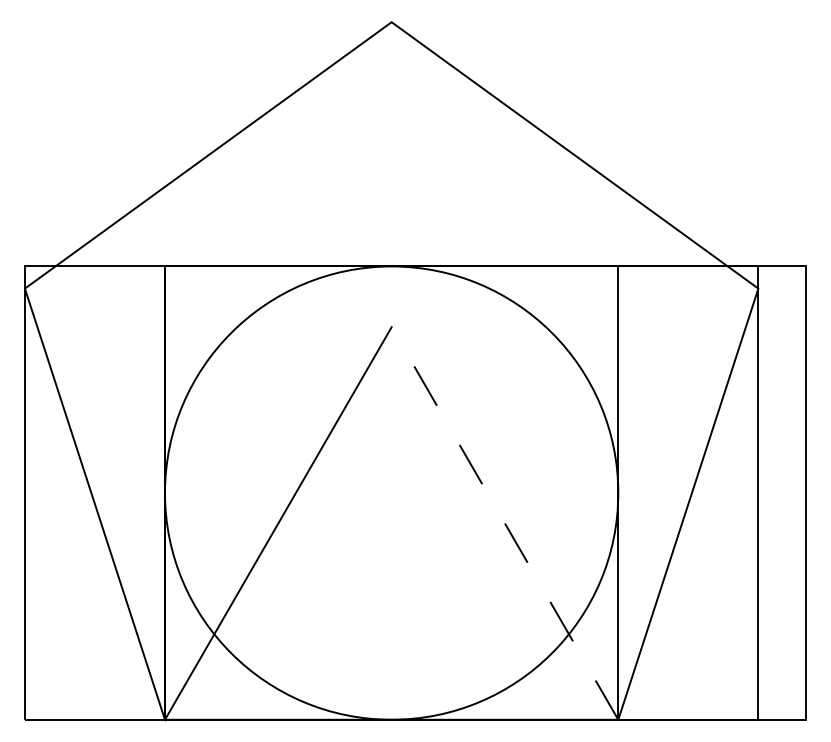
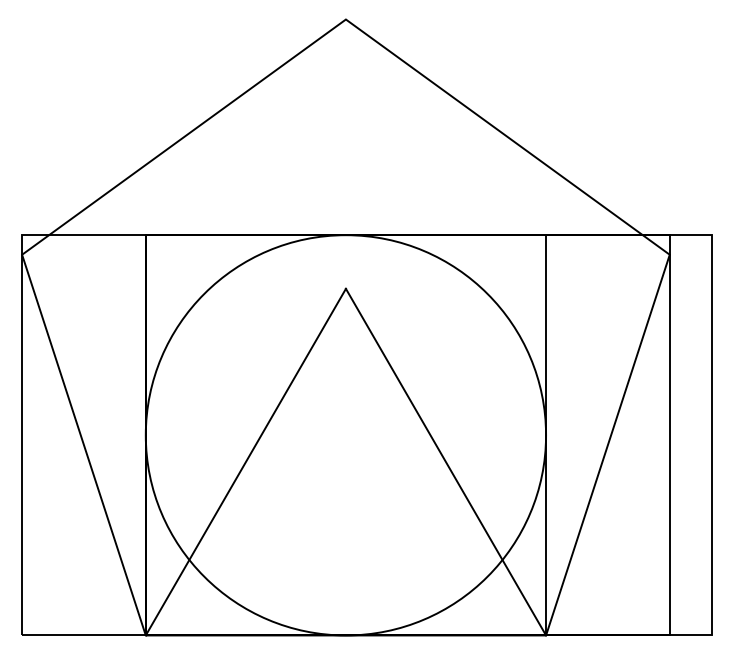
line: (504, 523) -> (445, 462), dashed -> solid

